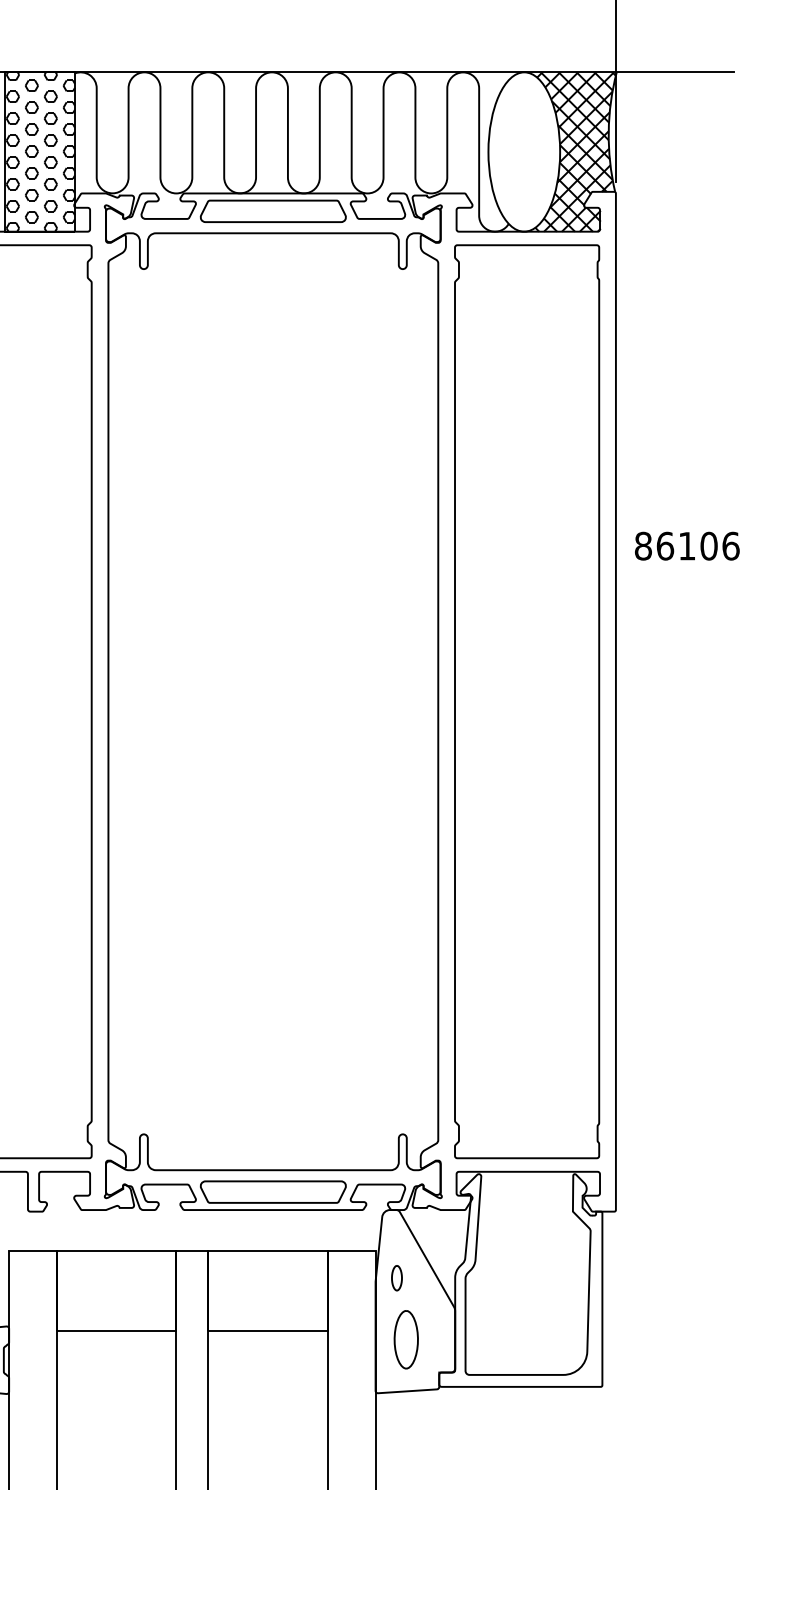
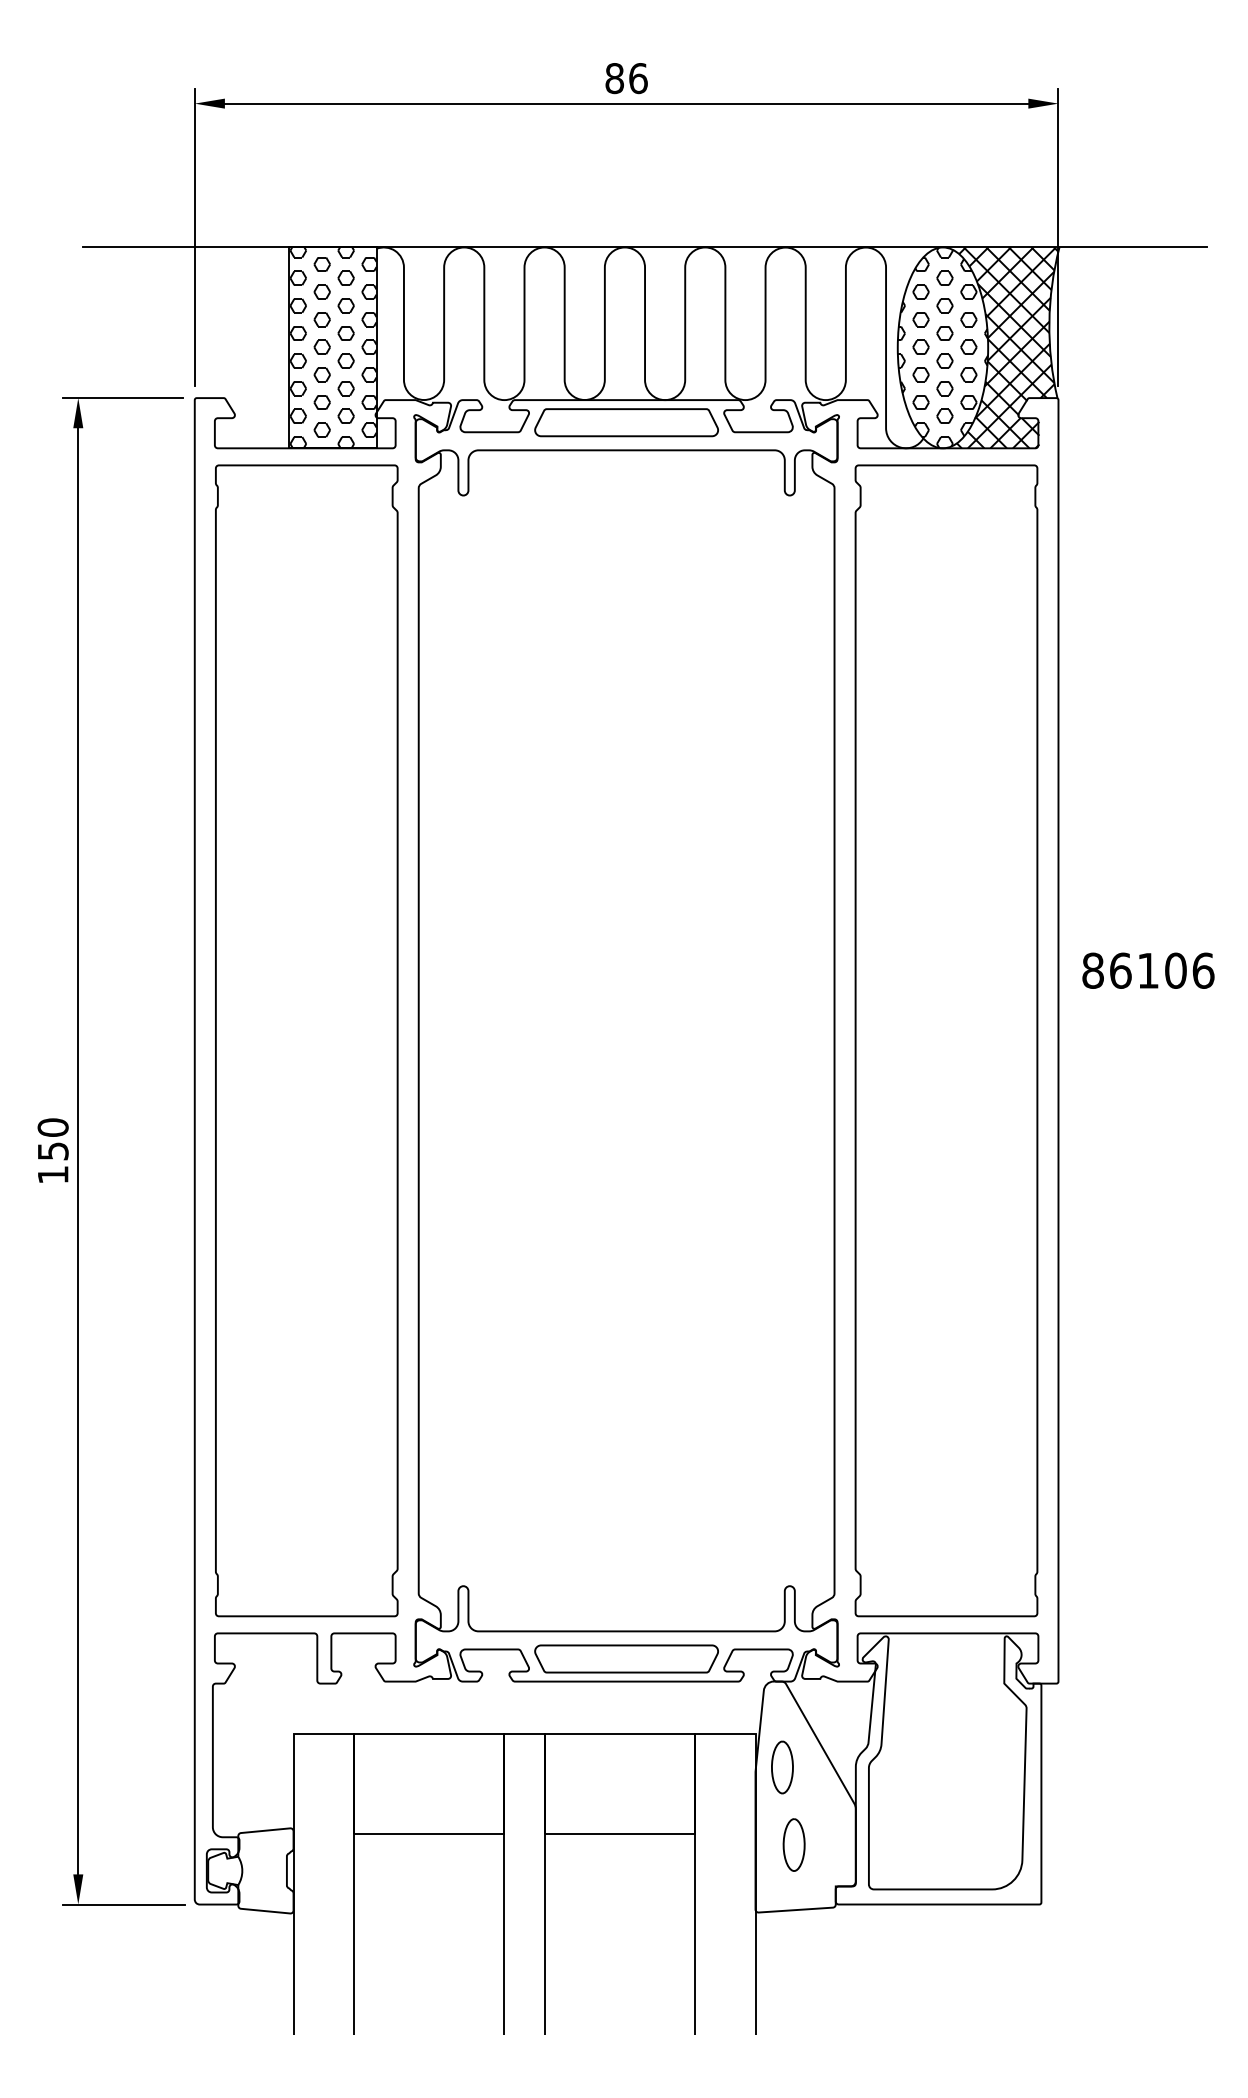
hatch: (523, 151) -> (942, 347), added
text: (687, 545) -> (1148, 970), moved
part: (397, 1278) -> (782, 1767), size x1.67
part: (405, 1339) -> (793, 1844), size x0.71

